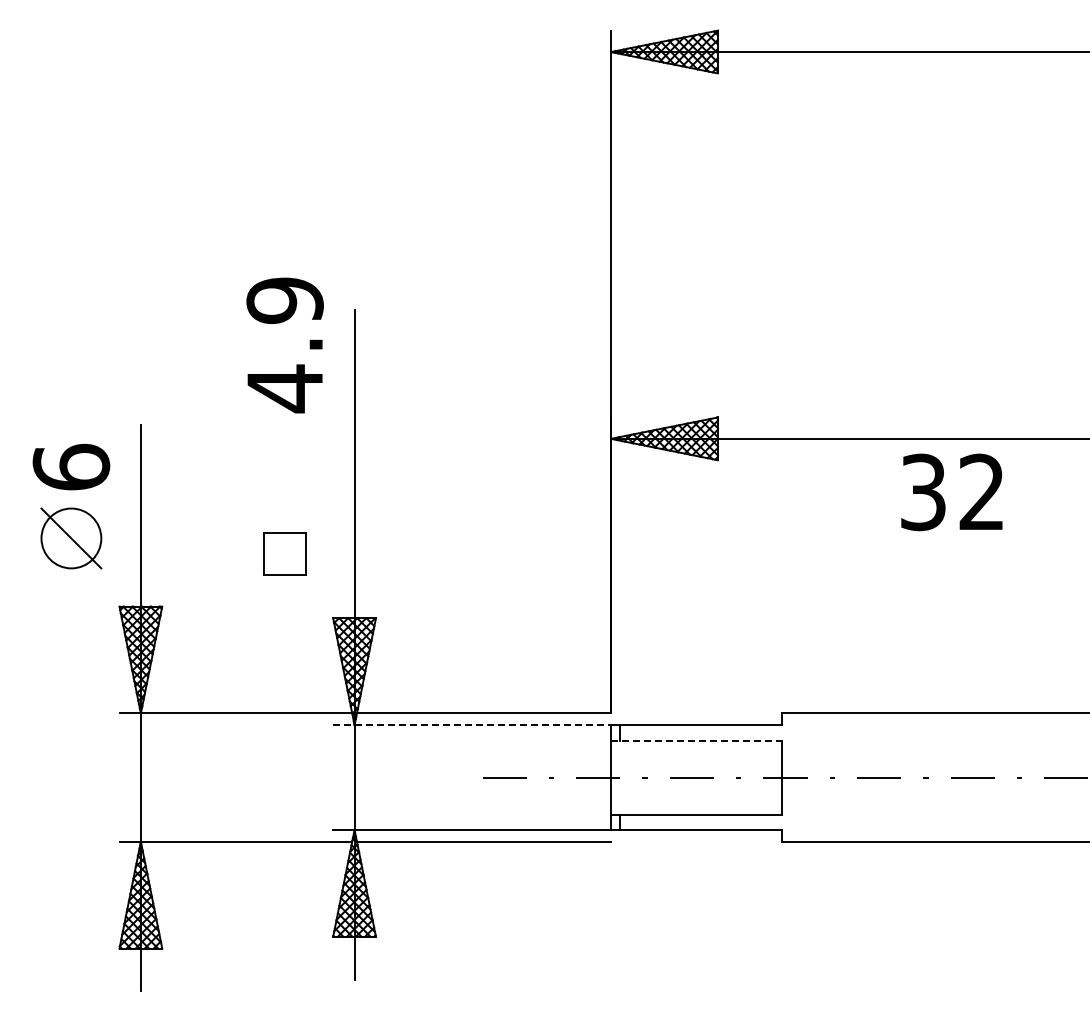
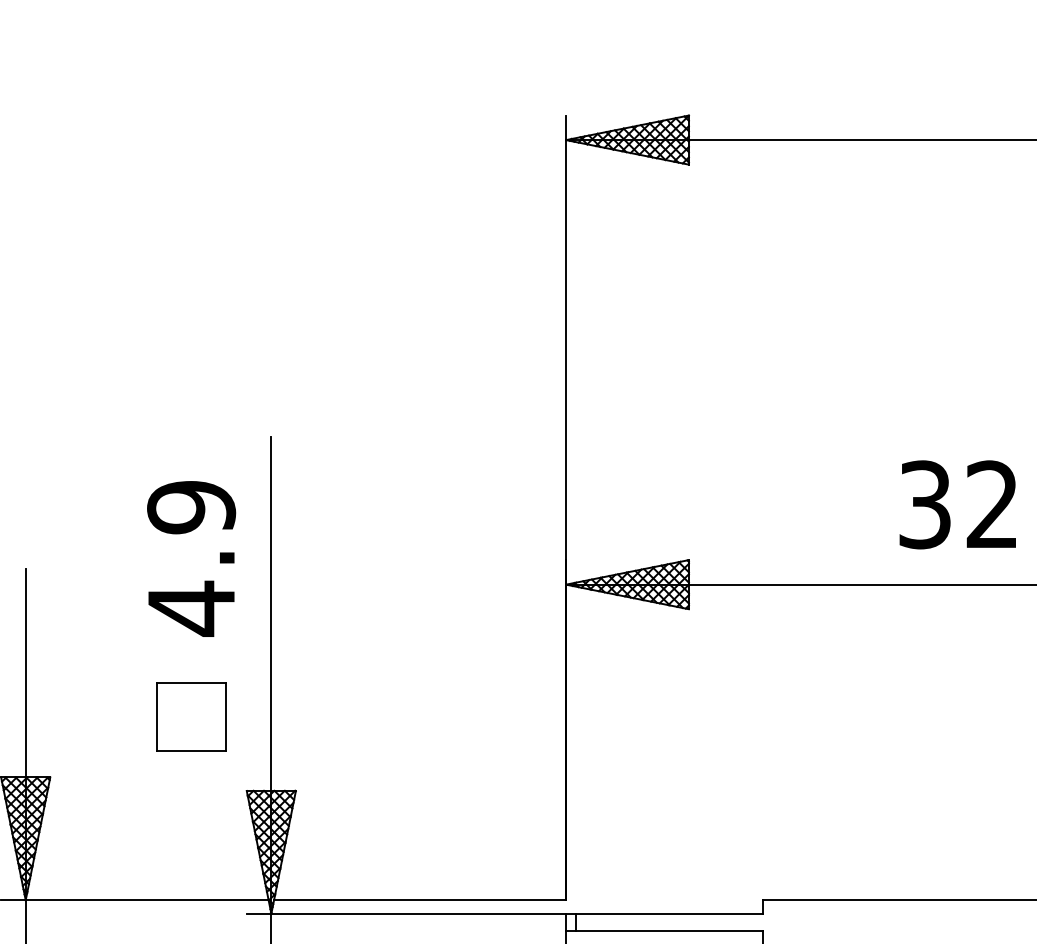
text: (284, 345) -> (190, 558), moved
text: (951, 492) -> (957, 504), moved
part: (284, 553) -> (190, 716), size x1.43
line: (472, 725) -> (406, 914), dashed -> solid
line: (697, 740) -> (665, 931), dashed -> solid

